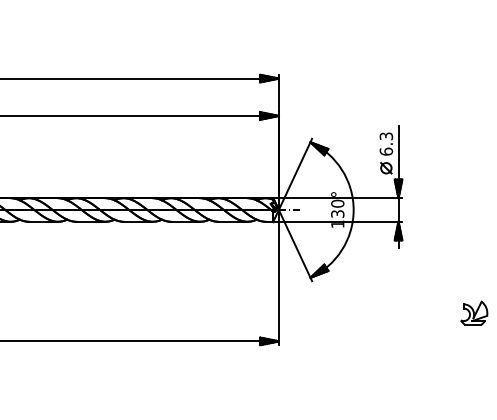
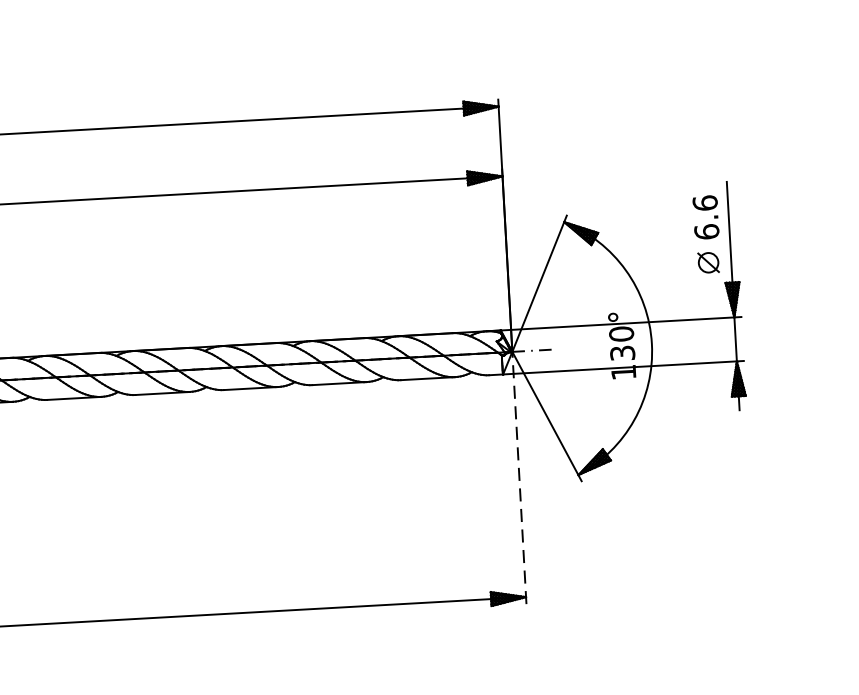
text: (386, 136) -> (705, 203), 6.3 -> 6.6
line: (278, 277) -> (518, 477), solid -> dashed

